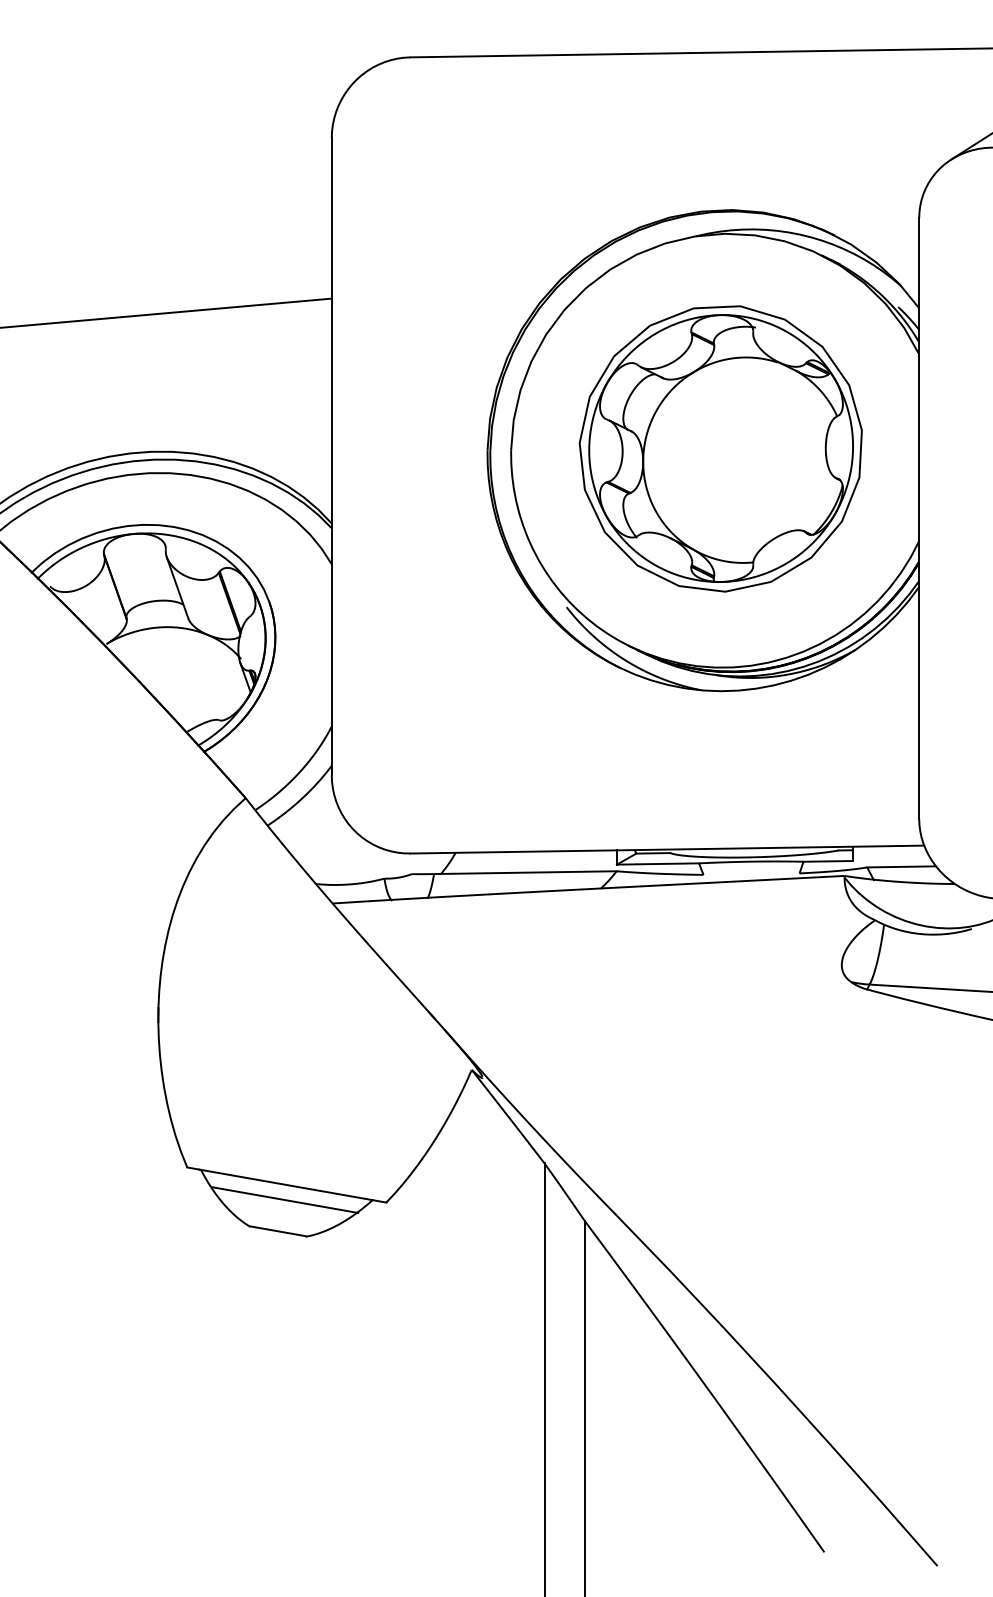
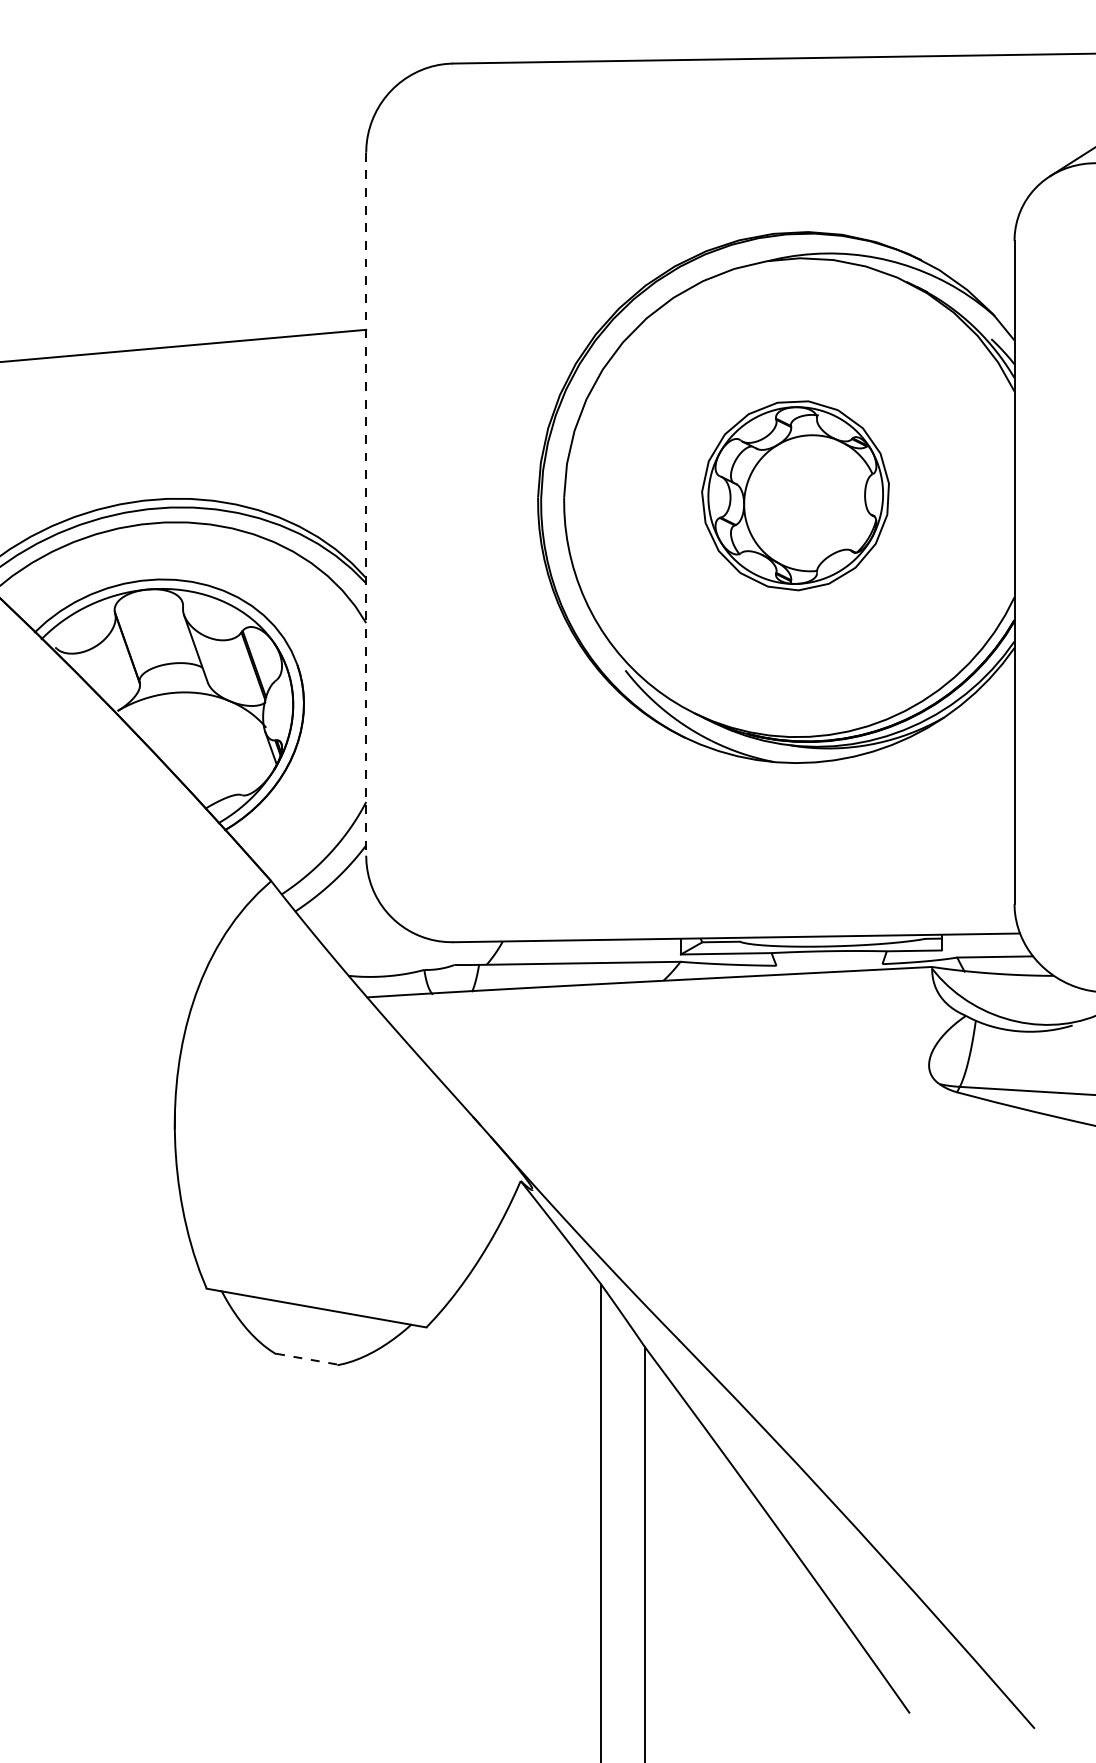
part: (720, 448) -> (795, 495), size x0.6
line: (332, 456) -> (366, 504), solid -> dashed
line: (284, 1199) -> (314, 1324), removed
line: (278, 1231) -> (307, 1359), solid -> dashed

